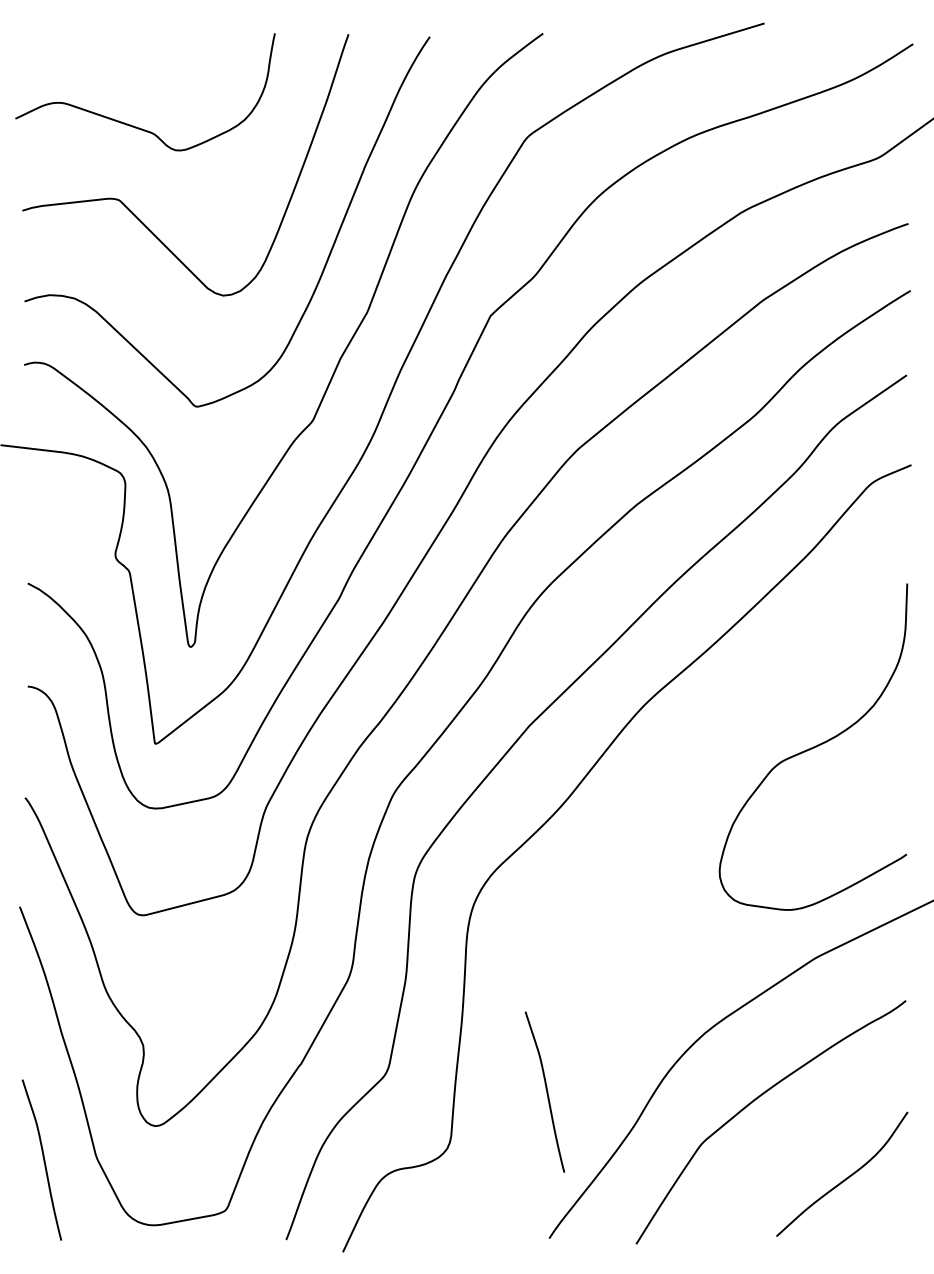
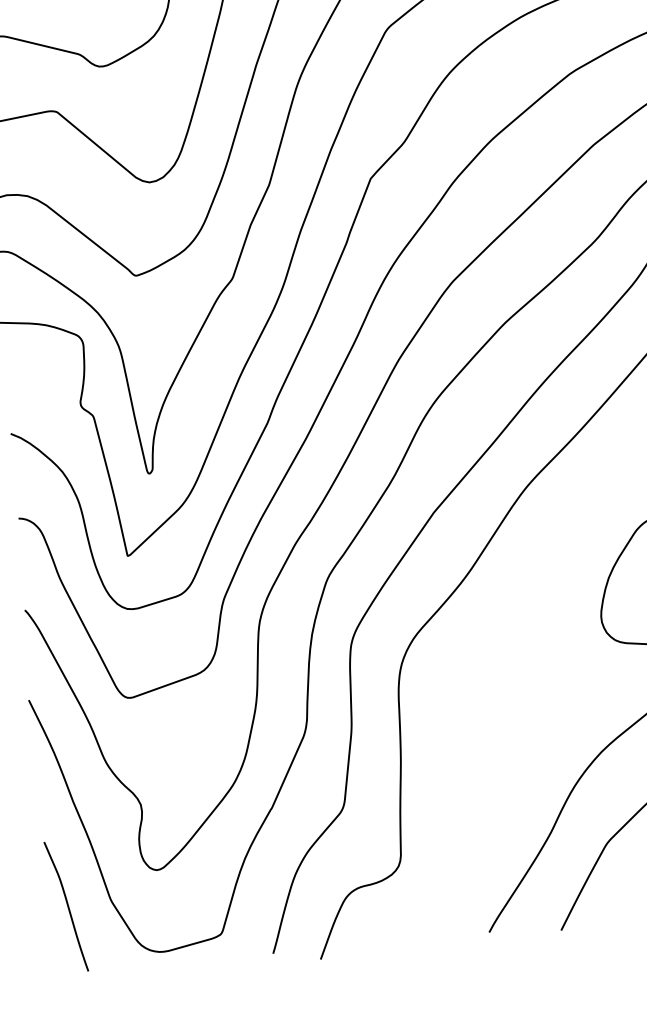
curve: (546, 1091) -> (475, 811), removed

